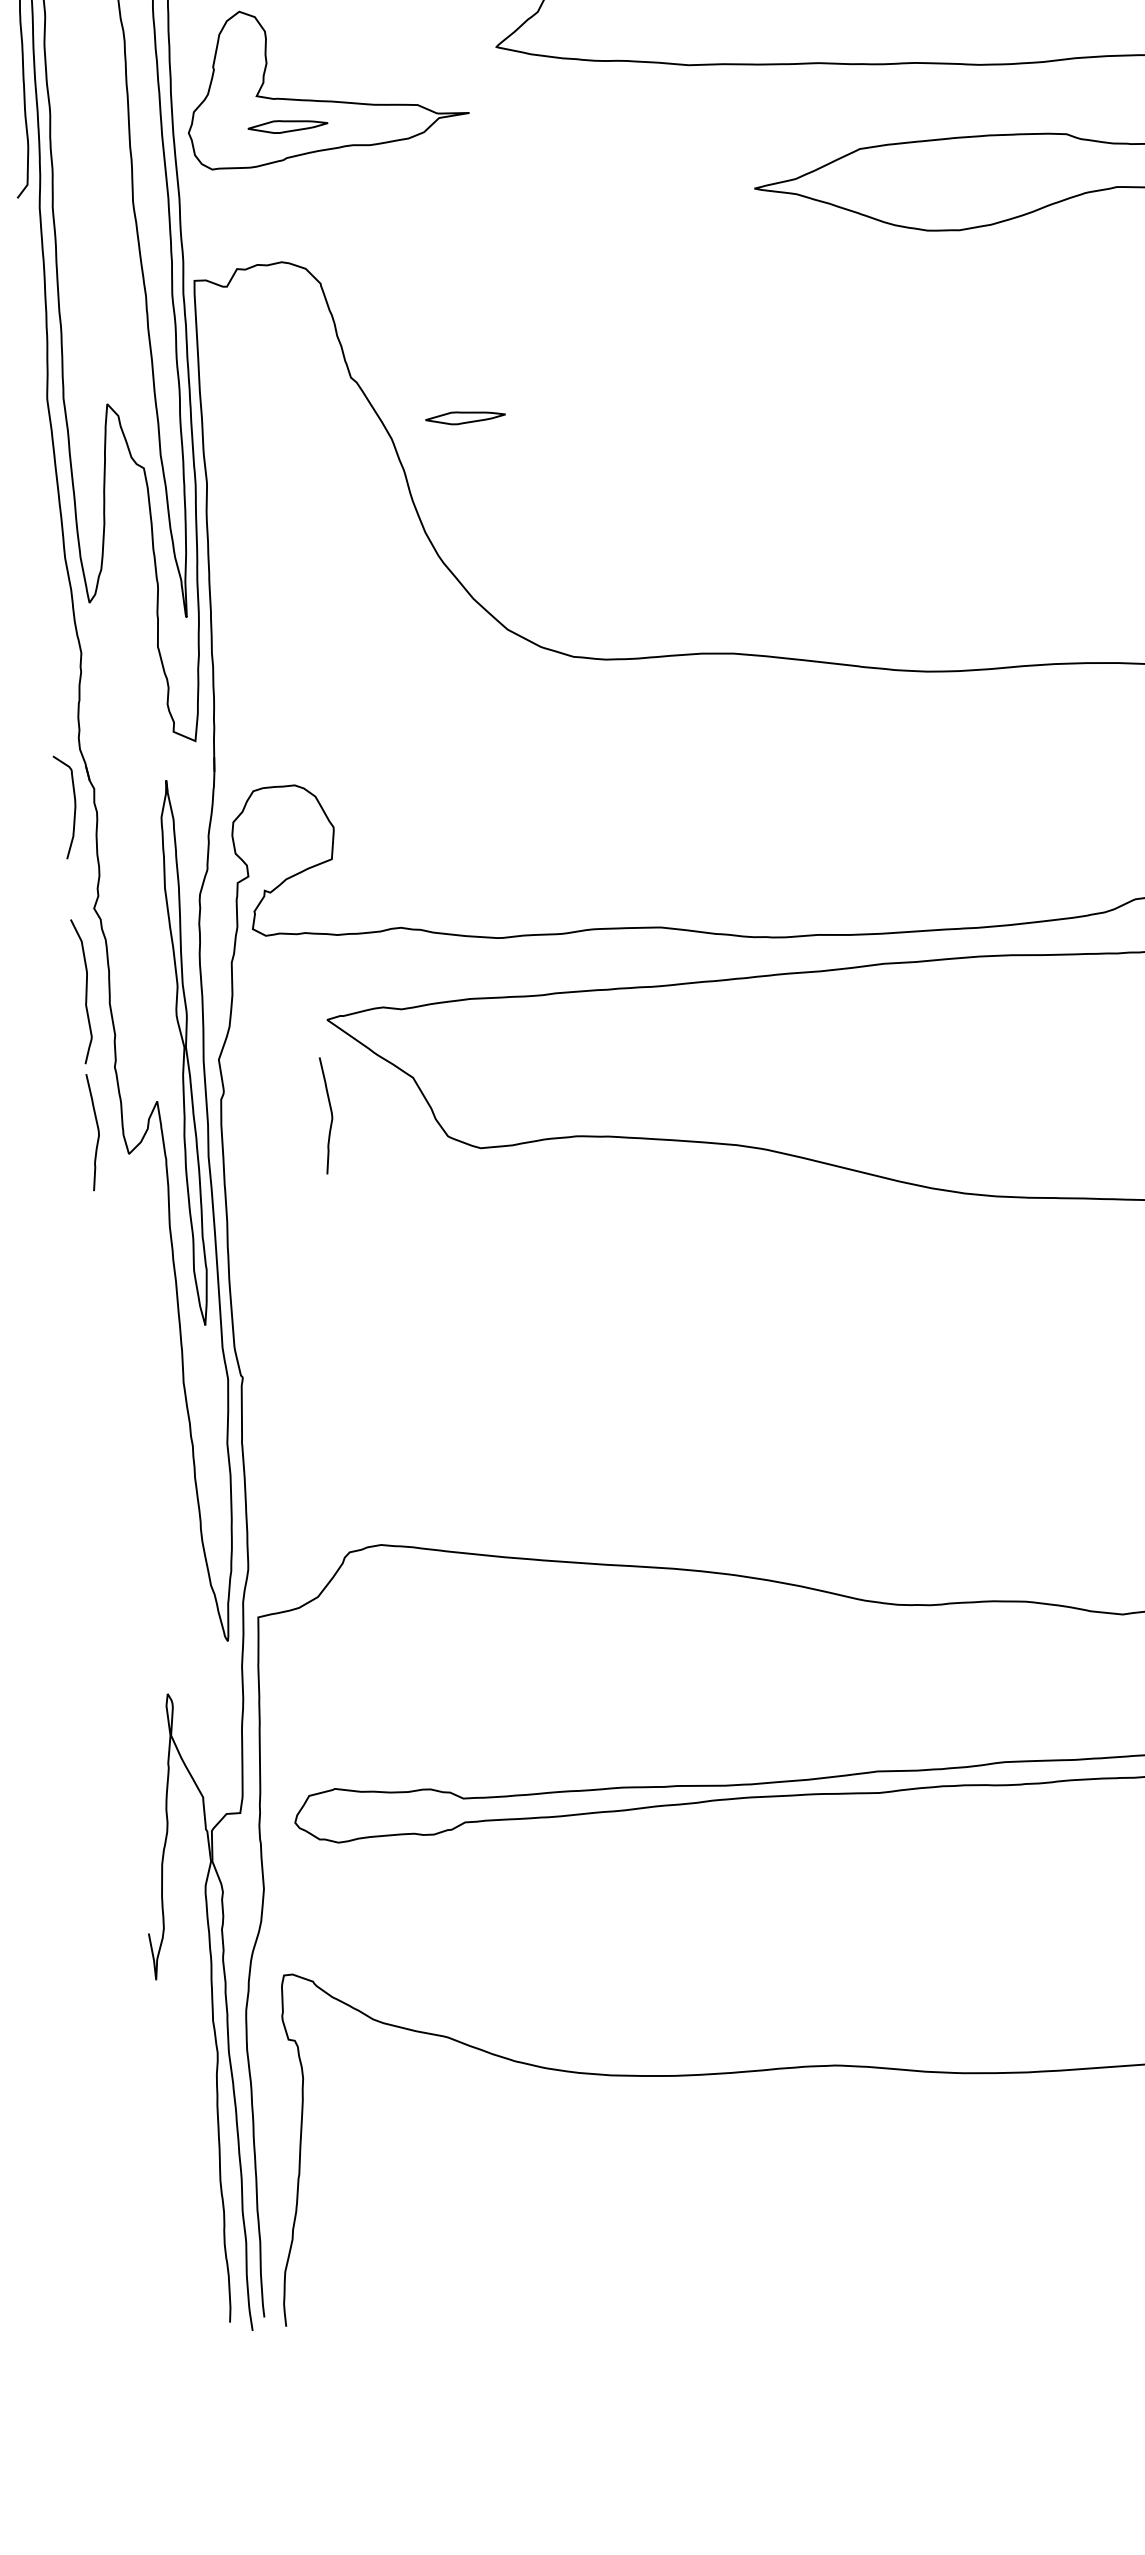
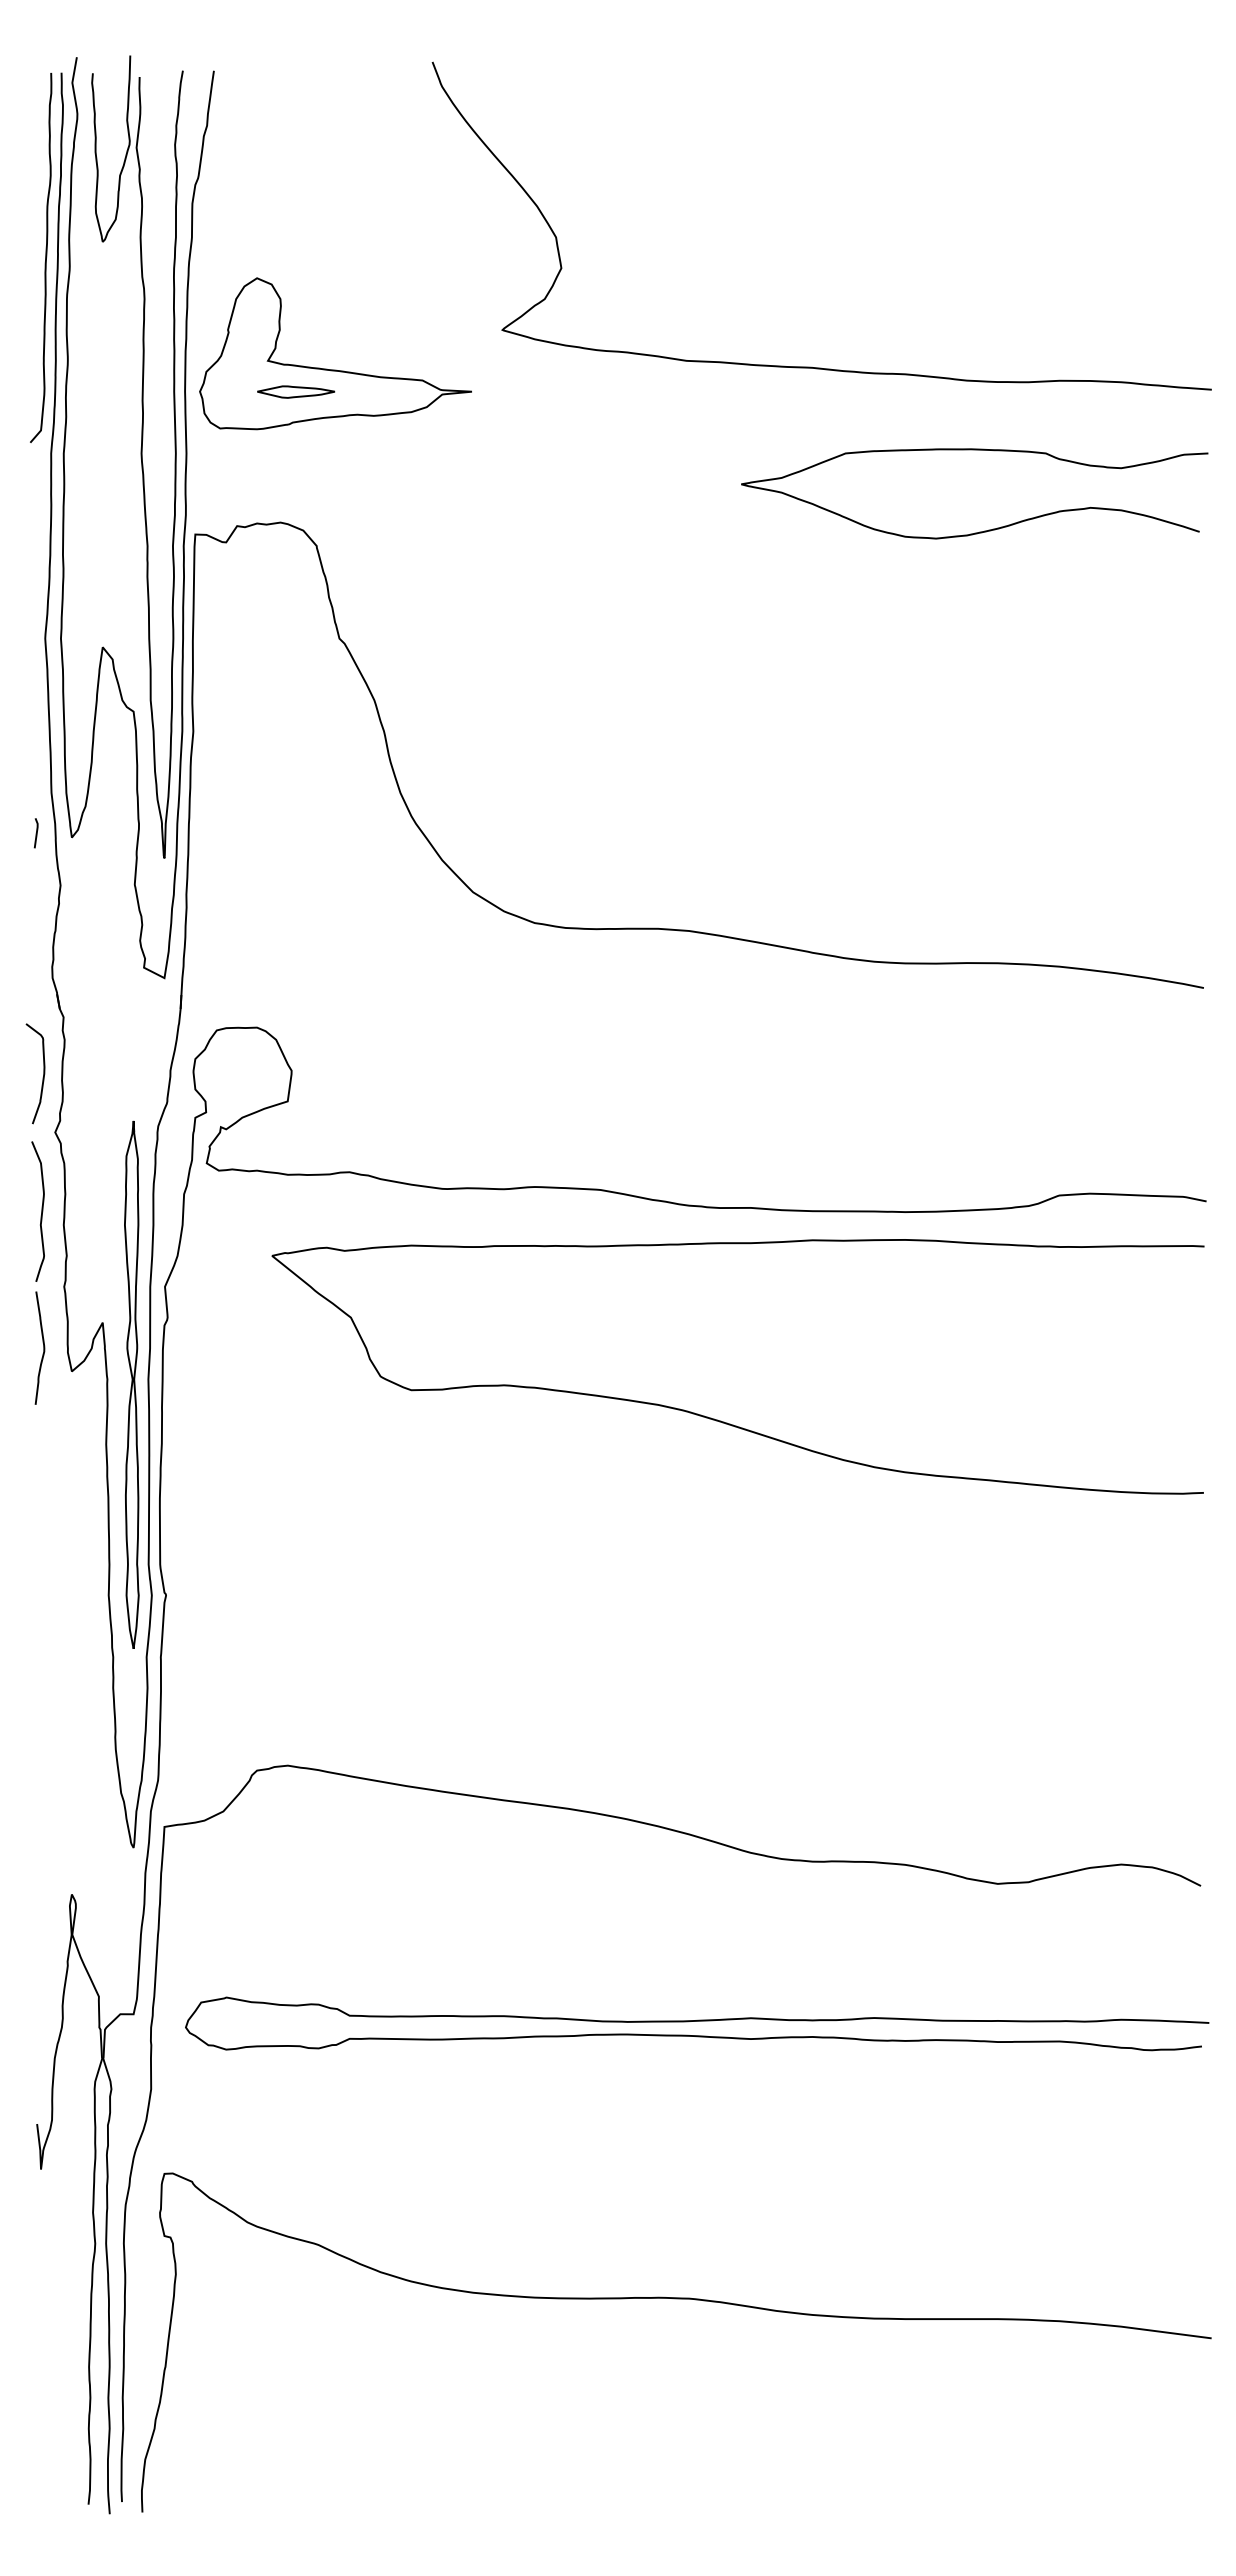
part: (465, 417) -> (447, 684), removed
line: (51, 601) -> (35, 833), added
curve: (74, 806) -> (43, 1073), moved
part: (183, 1052) -> (131, 1384), moved
curve: (331, 1114) -> (269, 1347), removed

